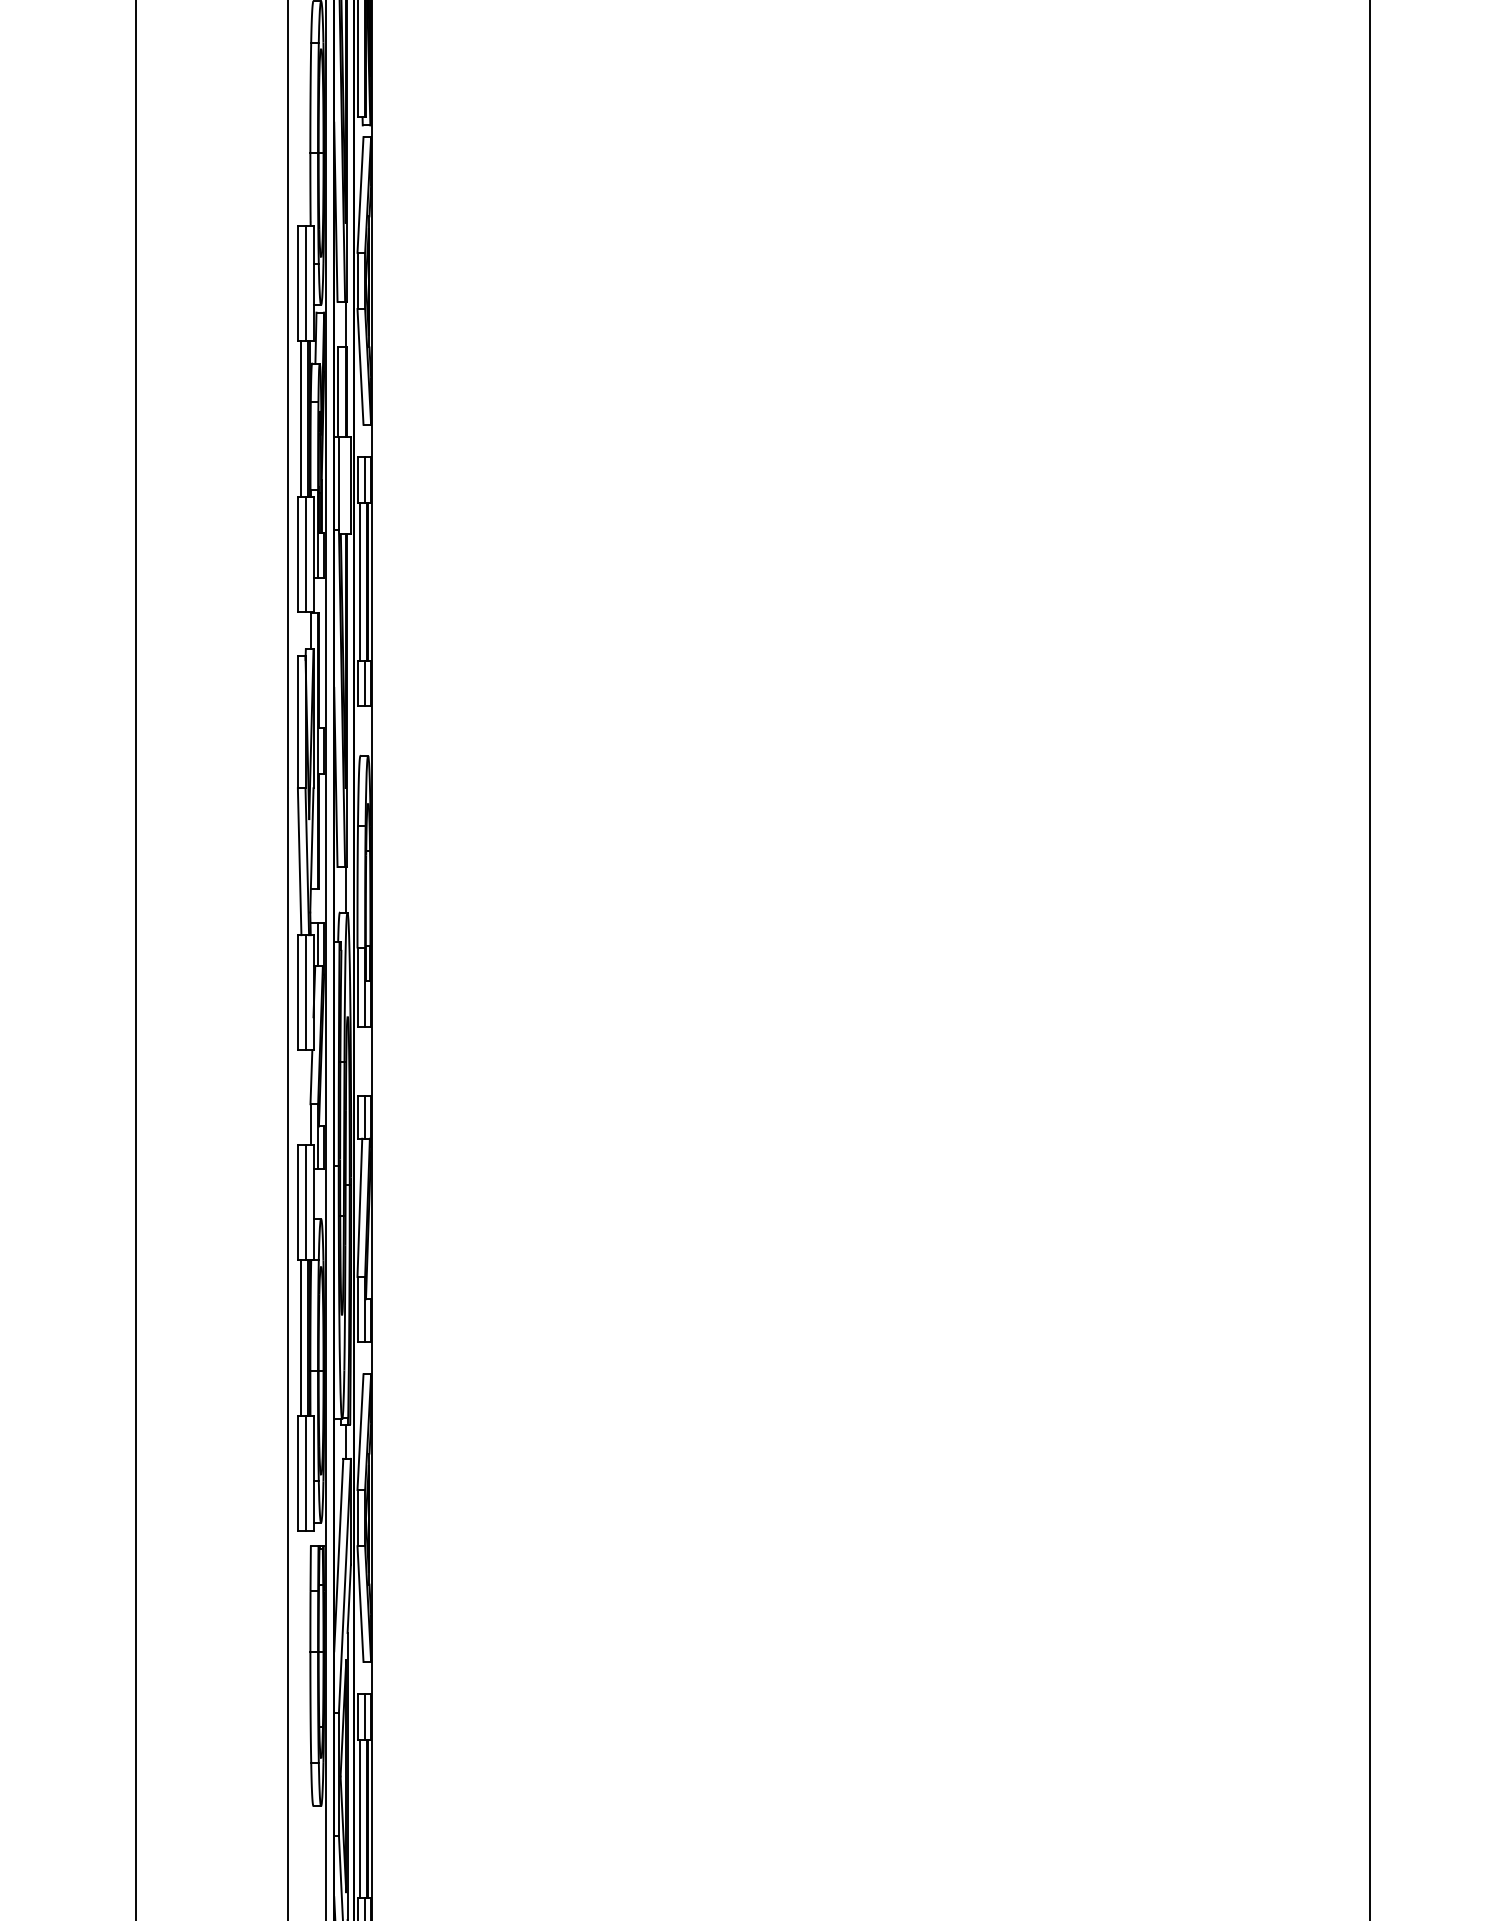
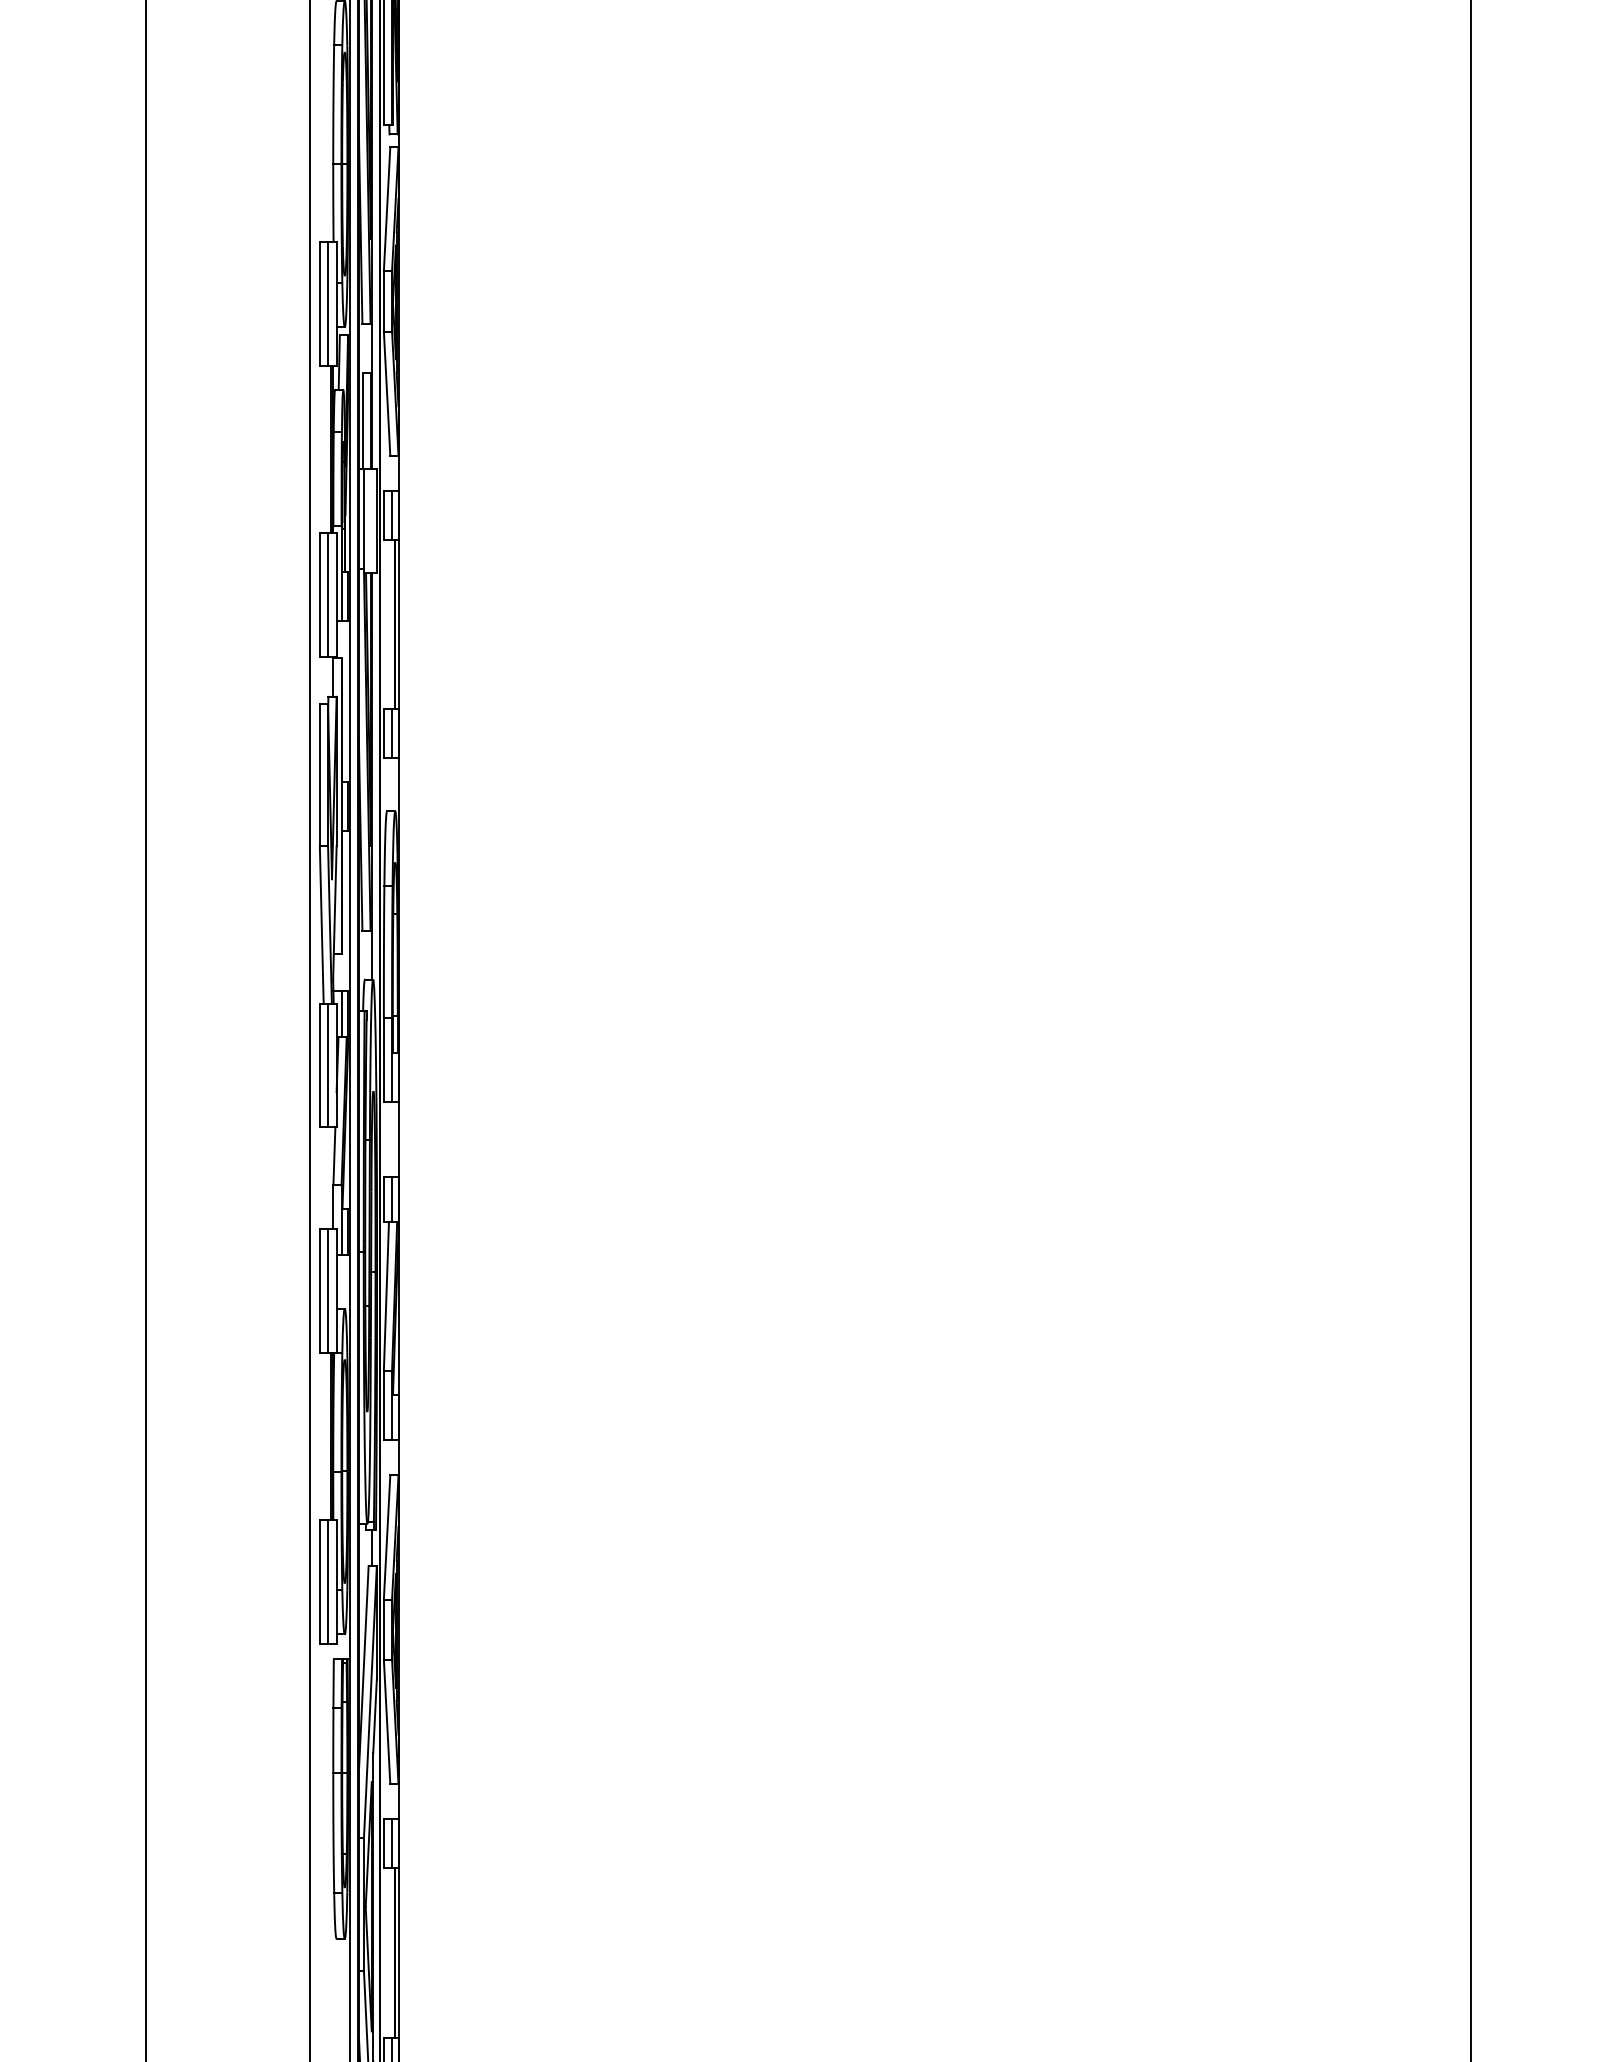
line: (301, 418) -> (323, 449), removed
line: (359, 581) -> (386, 624), removed
line: (301, 1338) -> (323, 1436), removed
line: (359, 1818) -> (386, 1952), removed

